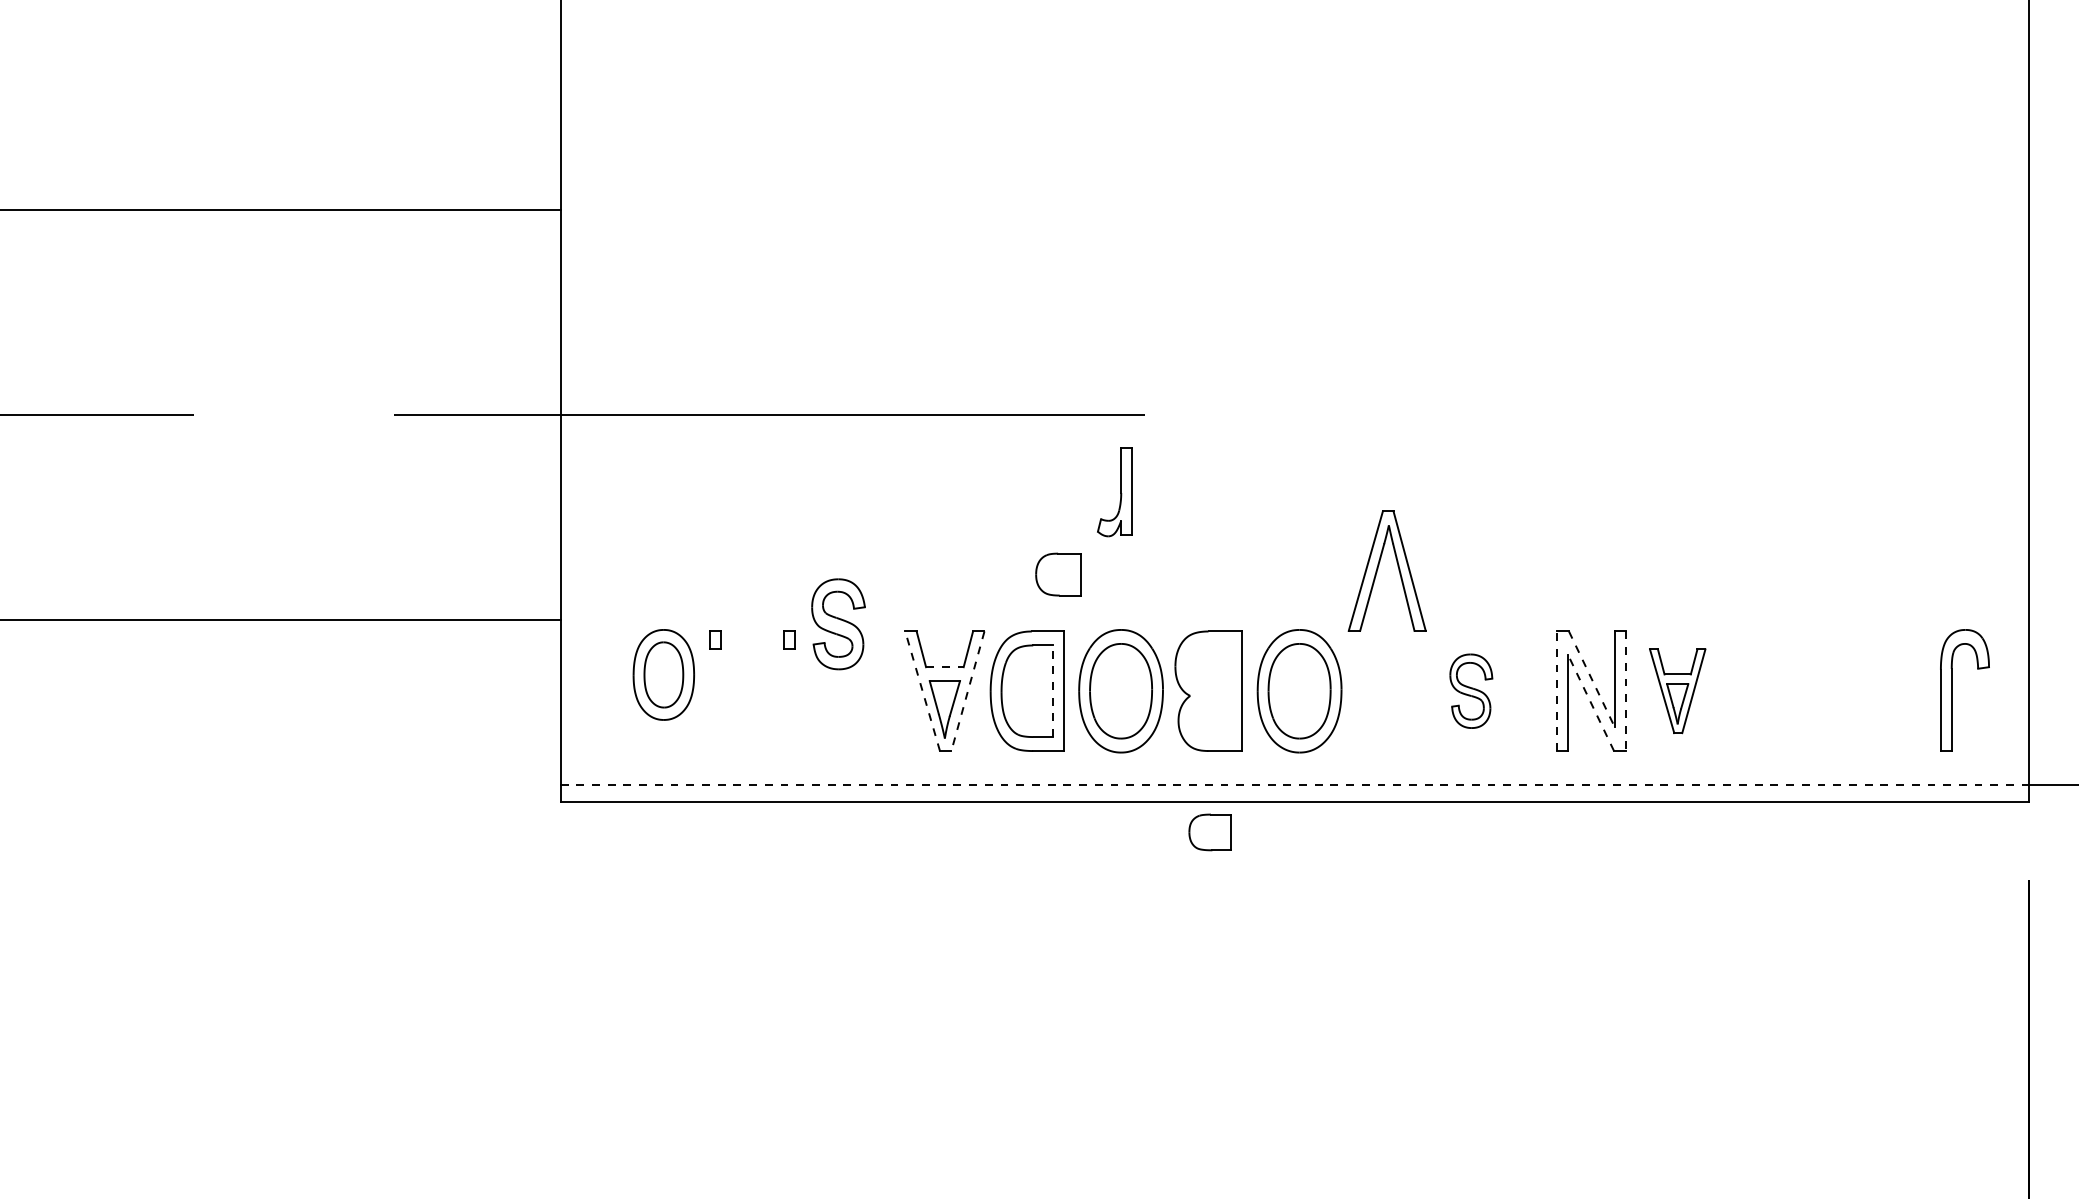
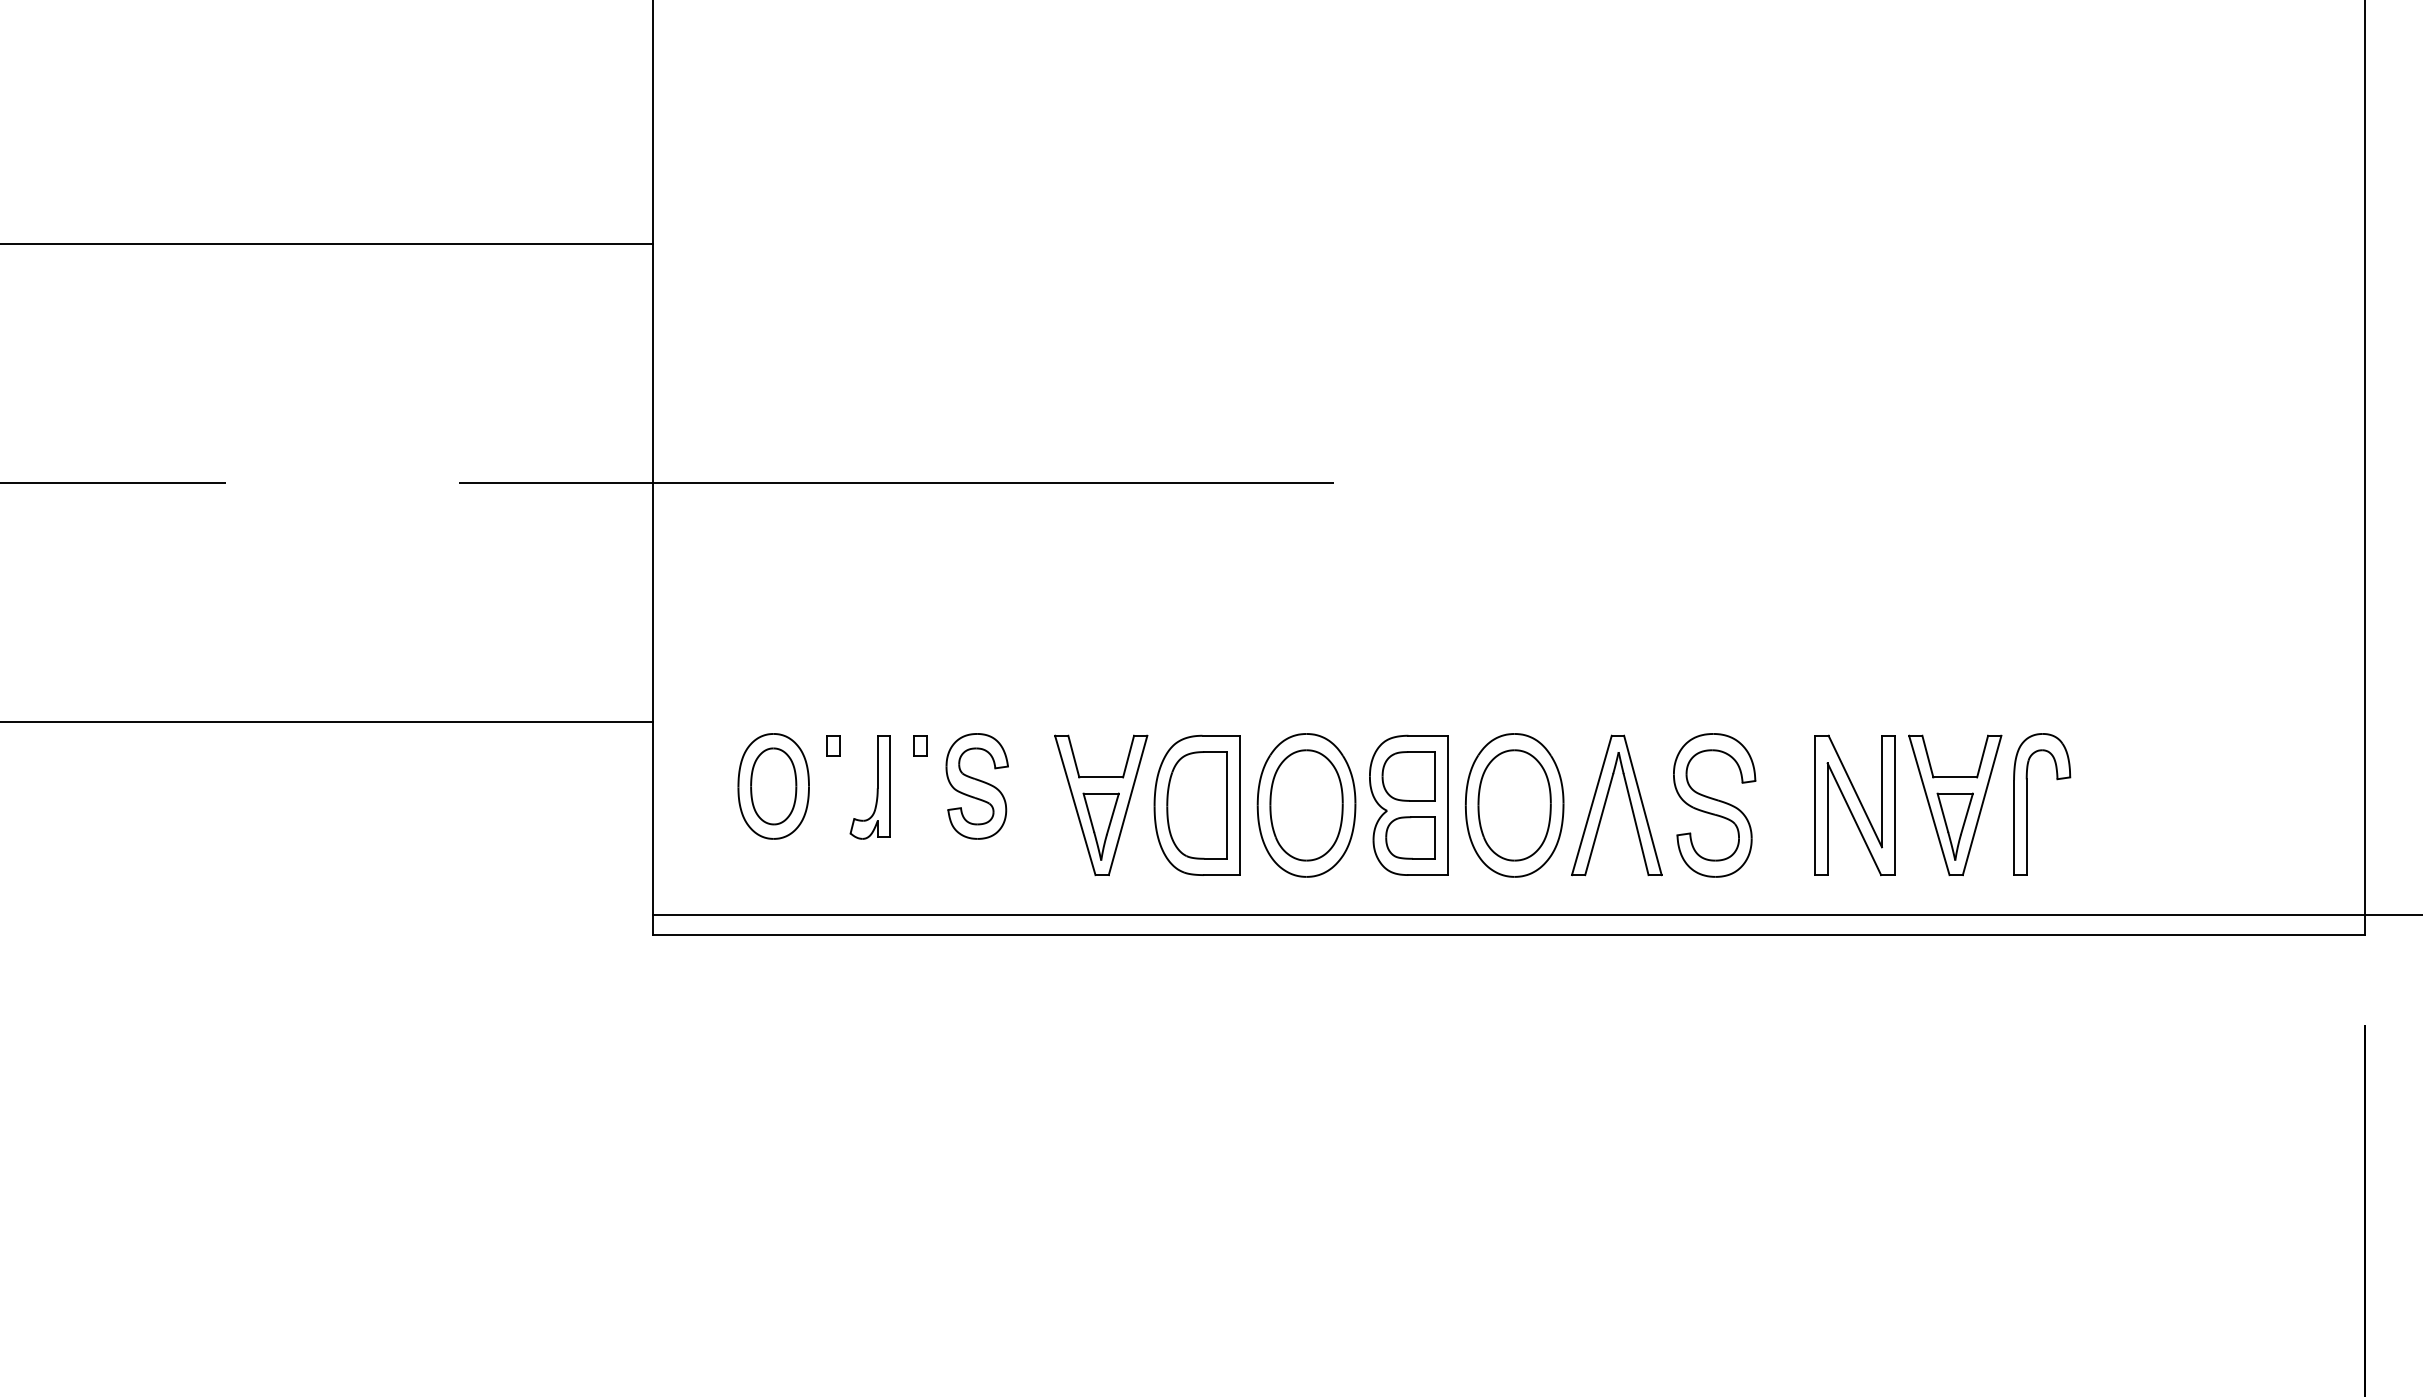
part: (1120, 493) -> (876, 788), moved
part: (1378, 568) -> (1606, 802), moved
part: (1058, 574) -> (1408, 776), moved
part: (837, 624) -> (976, 786), moved
line: (945, 667) -> (1101, 777), dashed -> solid
line: (1592, 679) -> (1855, 791), dashed -> solid
line: (1052, 690) -> (1226, 804), dashed -> solid
part: (1952, 690) -> (2027, 804), moved
line: (922, 691) -> (1075, 805), dashed -> solid
line: (967, 691) -> (1127, 805), dashed -> solid
part: (1471, 691) -> (1714, 805), size x1.67
line: (1557, 691) -> (1815, 805), dashed -> solid
line: (1625, 691) -> (1894, 805), dashed -> solid
part: (1677, 691) -> (1955, 805), size x1.43
line: (1591, 703) -> (1854, 819), dashed -> solid
line: (1295, 784) -> (1509, 914), dashed -> solid
part: (1210, 832) -> (1410, 837), moved

